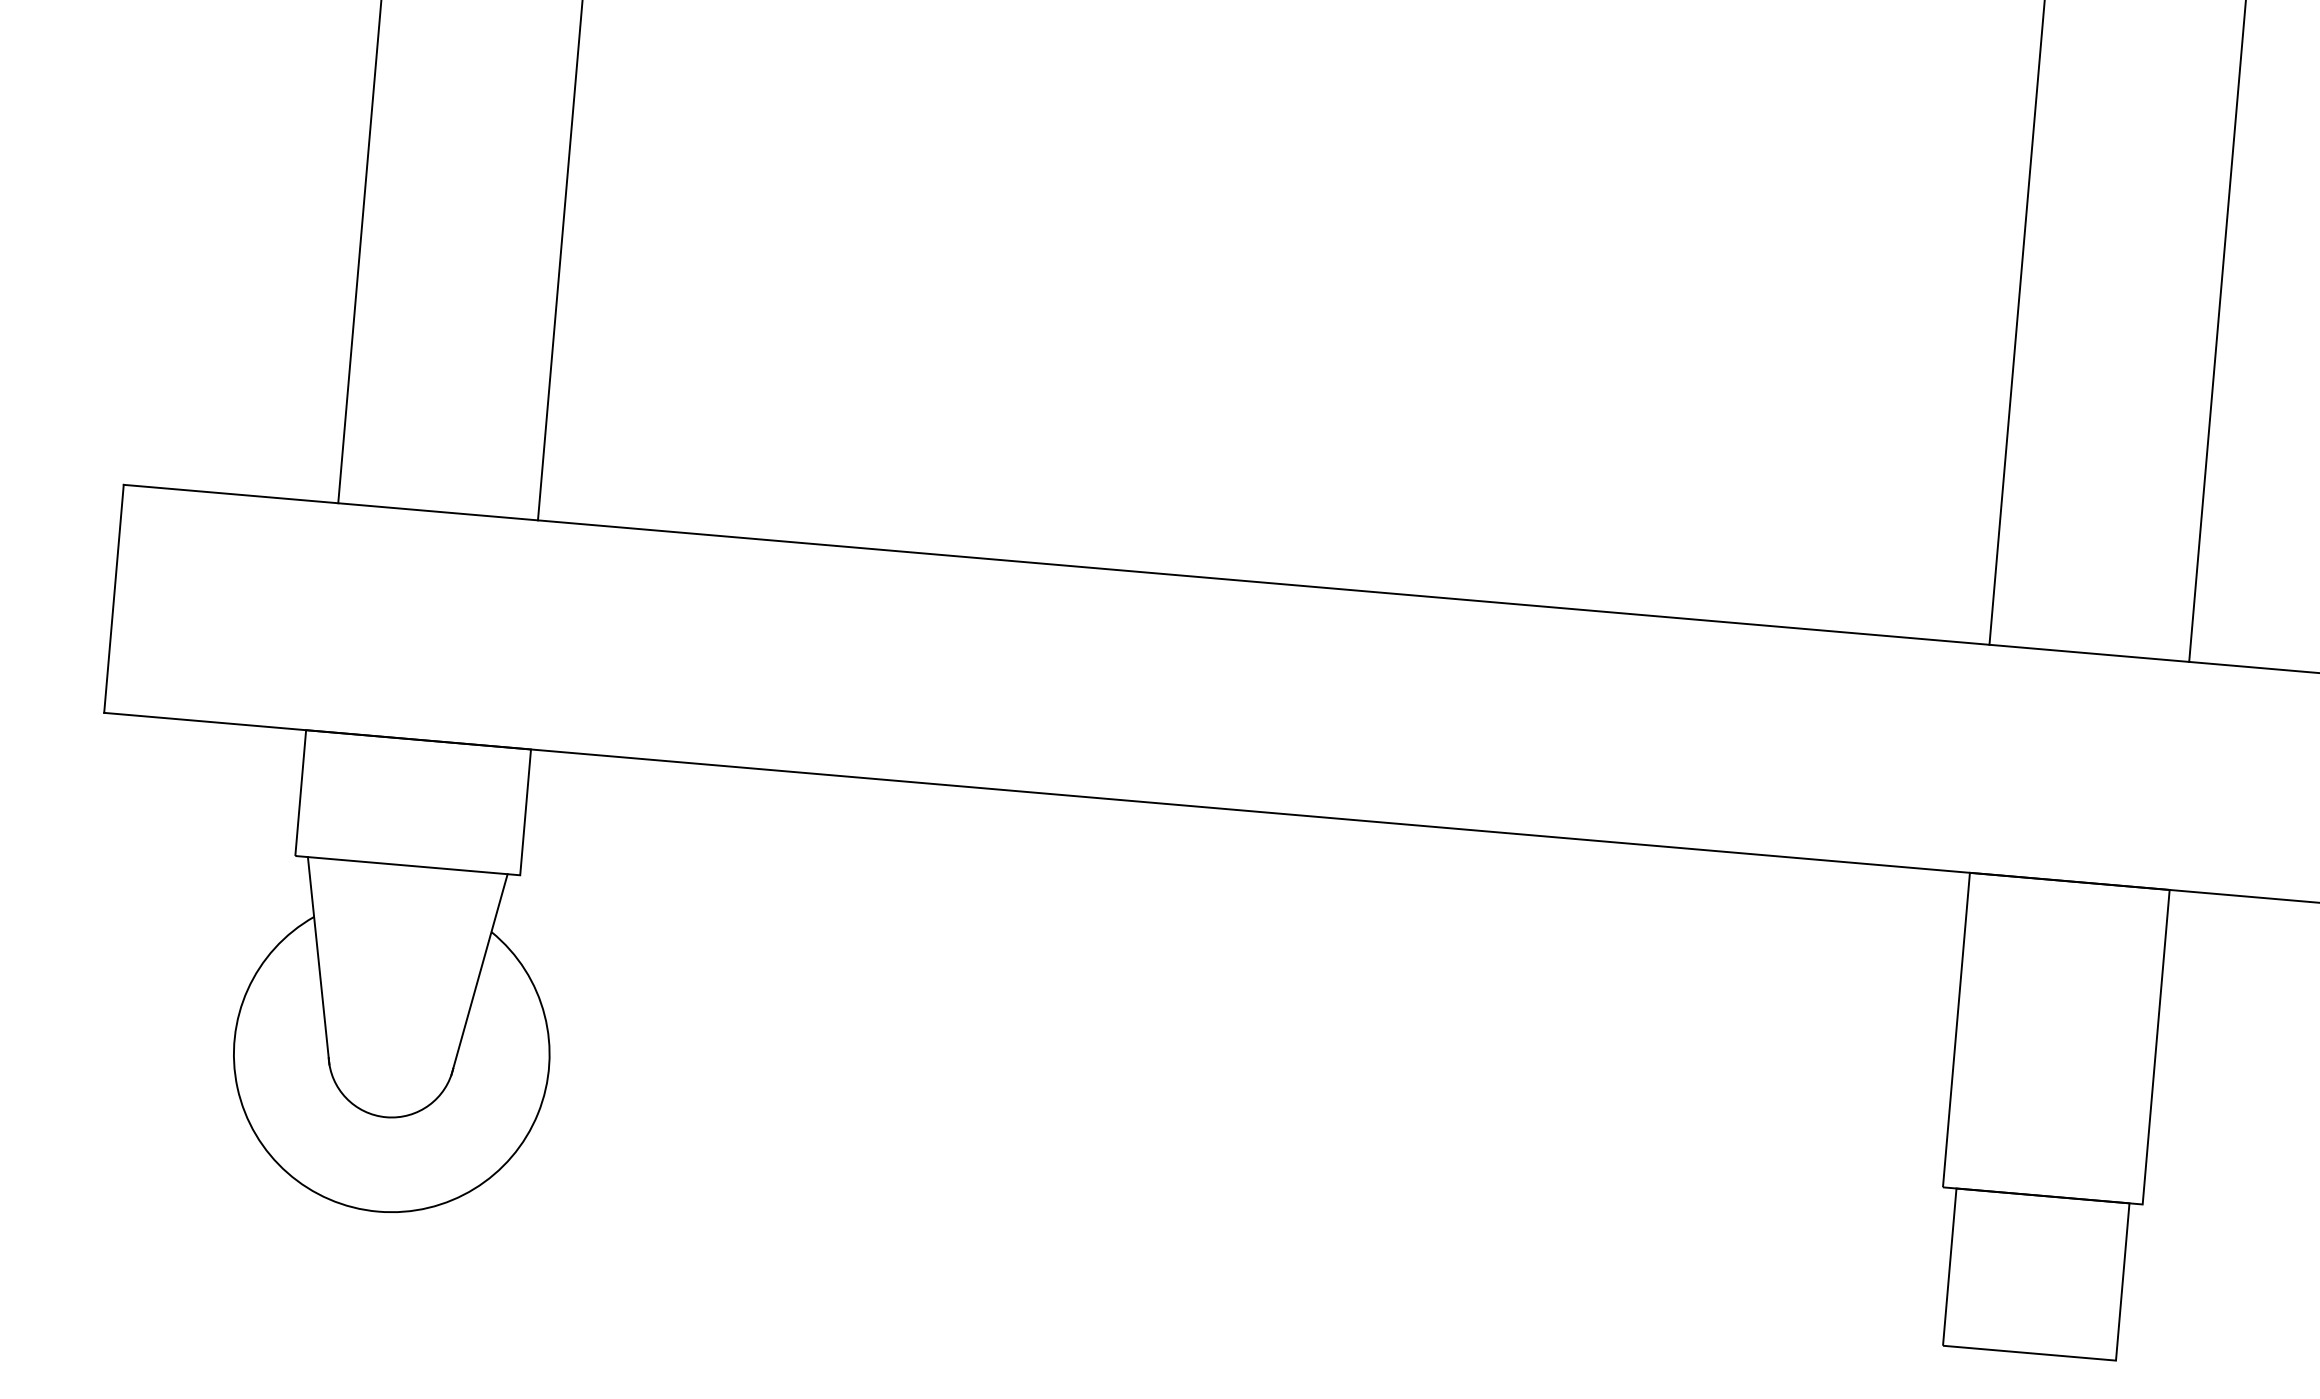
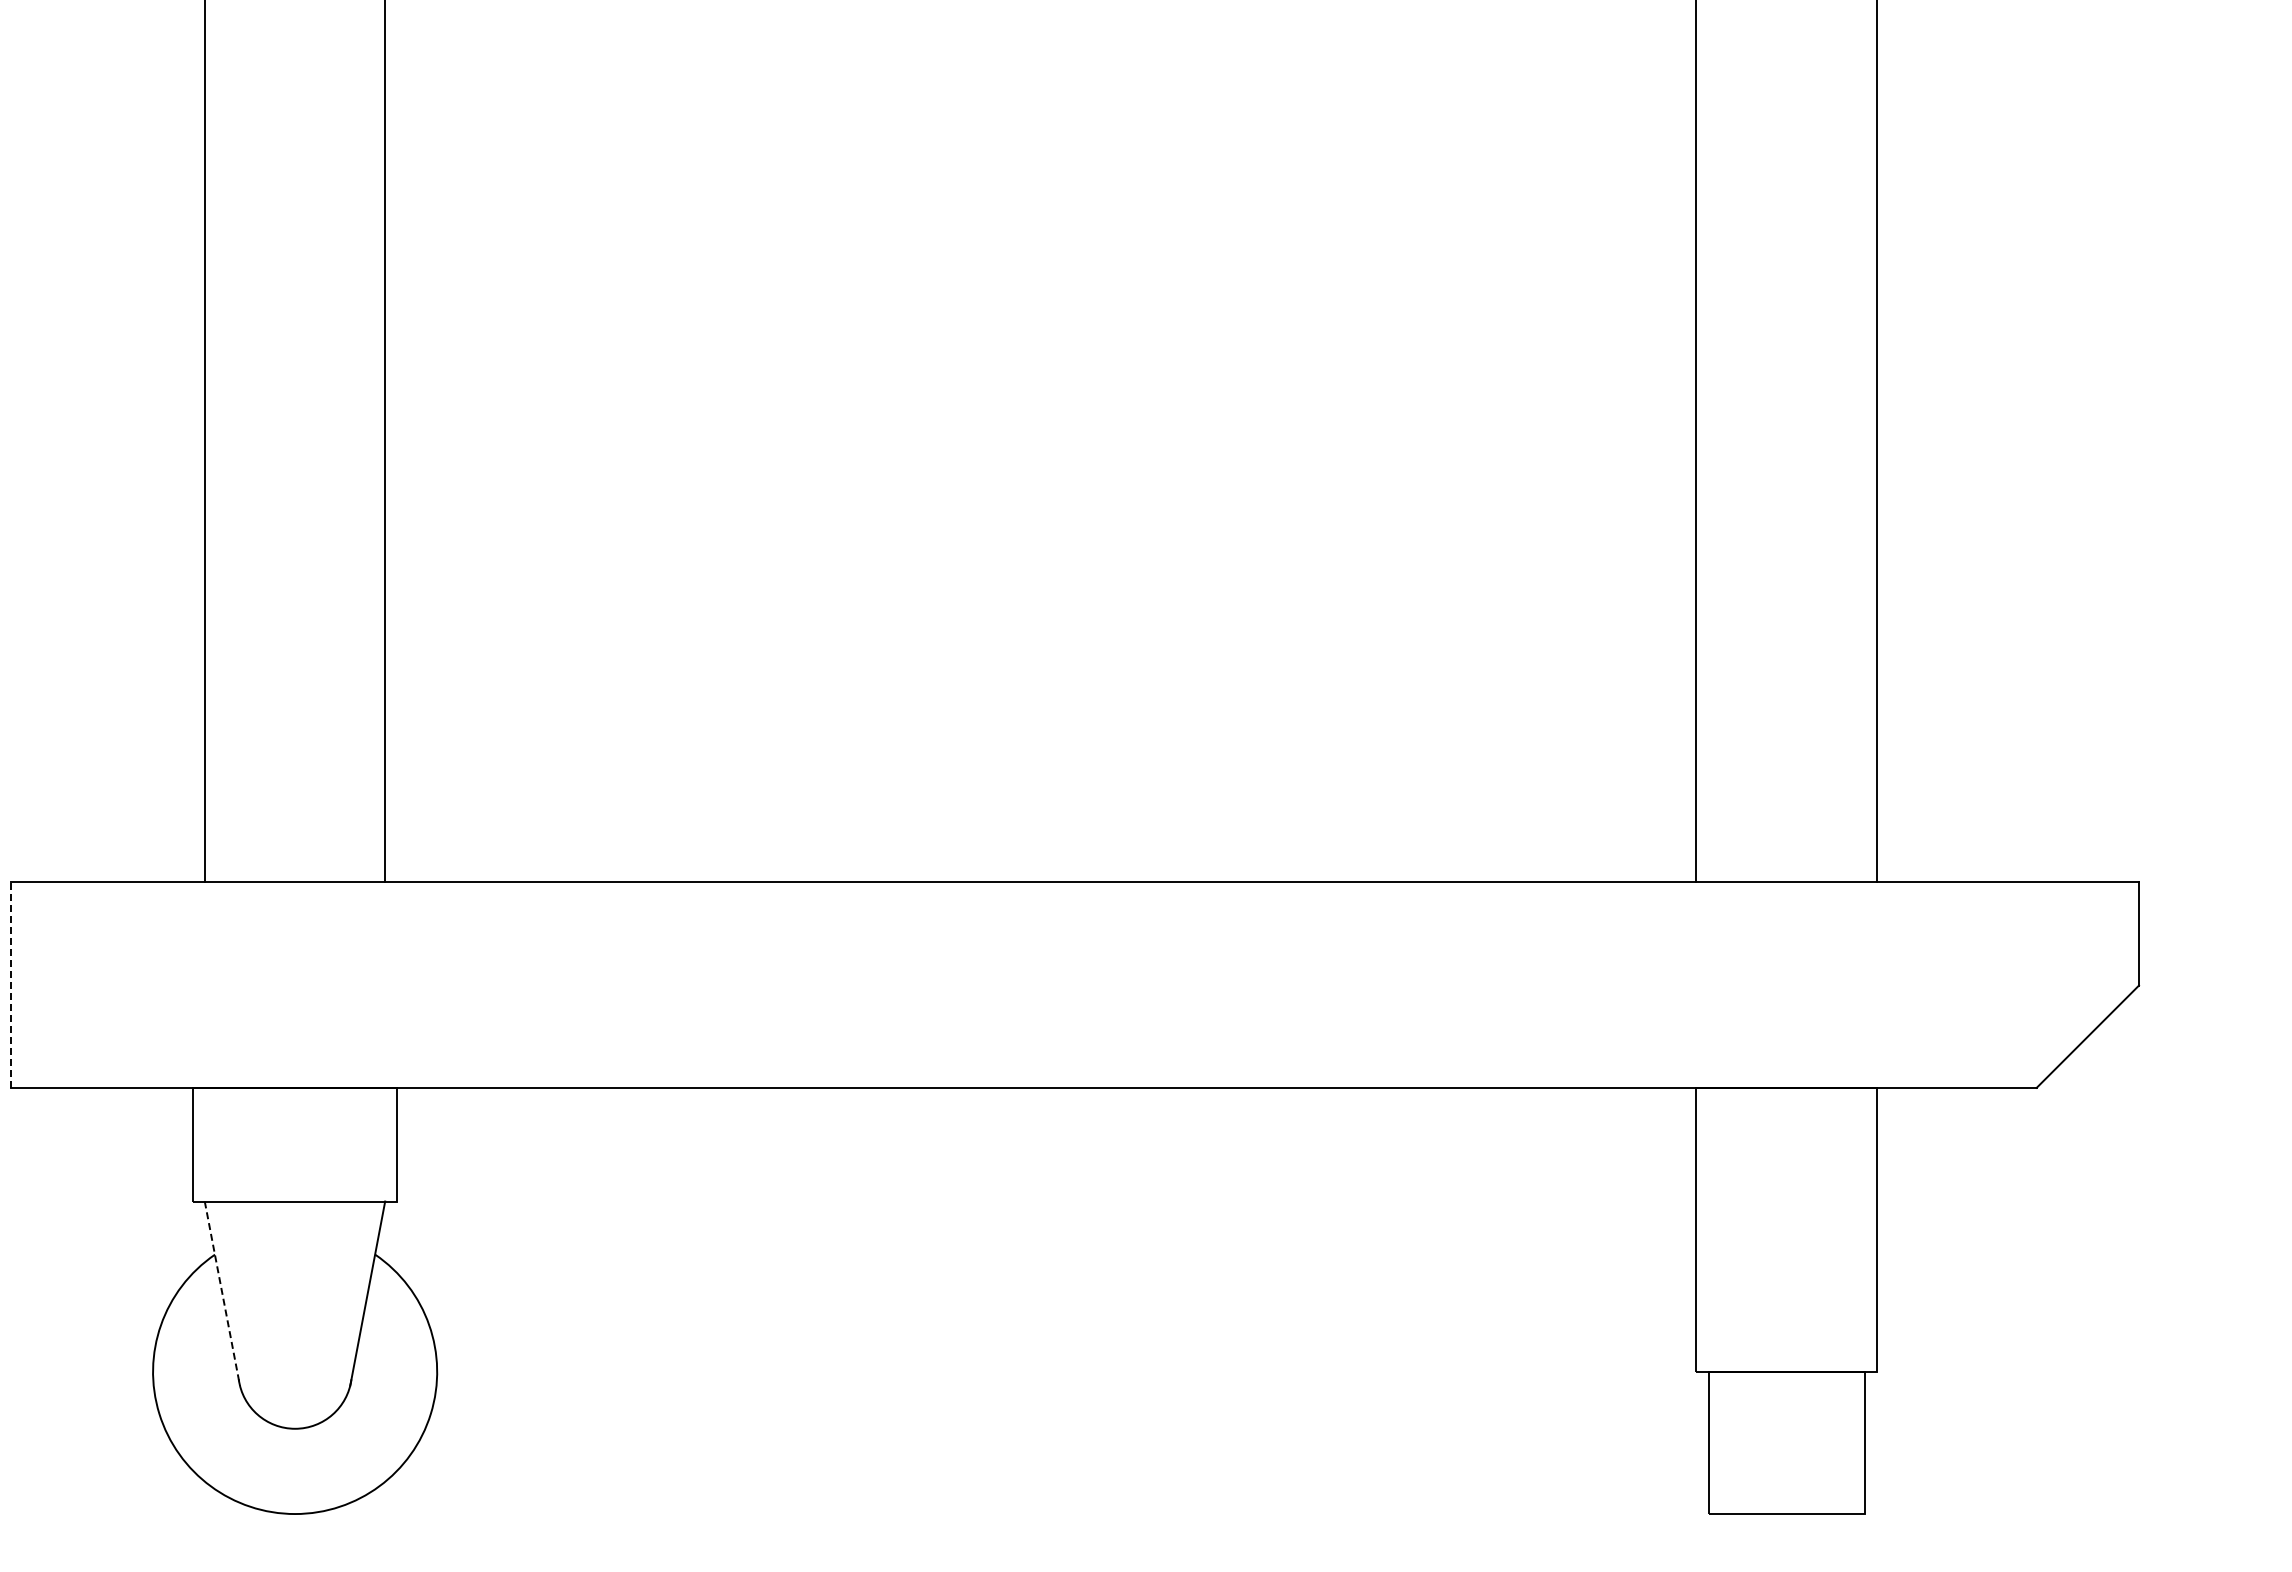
line: (114, 598) -> (11, 984), solid -> dashed
line: (318, 960) -> (222, 1293), solid -> dashed

